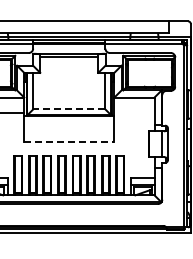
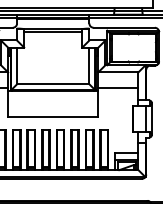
line: (68, 109) -> (52, 84), dashed -> solid
line: (134, 113) -> (118, 88), added
line: (69, 141) -> (53, 116), dashed -> solid

